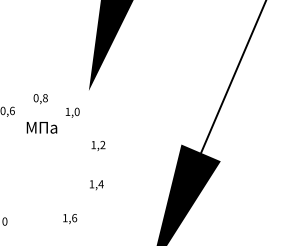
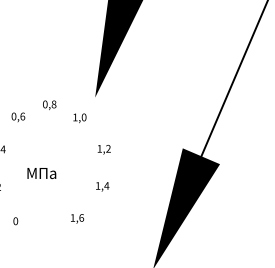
text: (41, 127) -> (41, 173), moved

